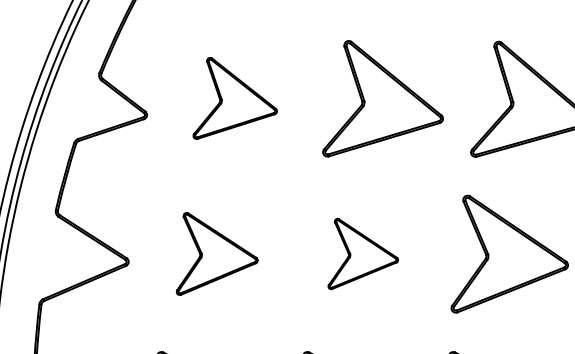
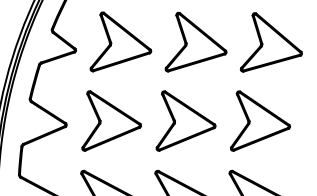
part: (234, 97) -> (120, 41), size x1.43
part: (216, 253) -> (111, 120), size x1.43
part: (362, 253) -> (185, 120), size x1.67

